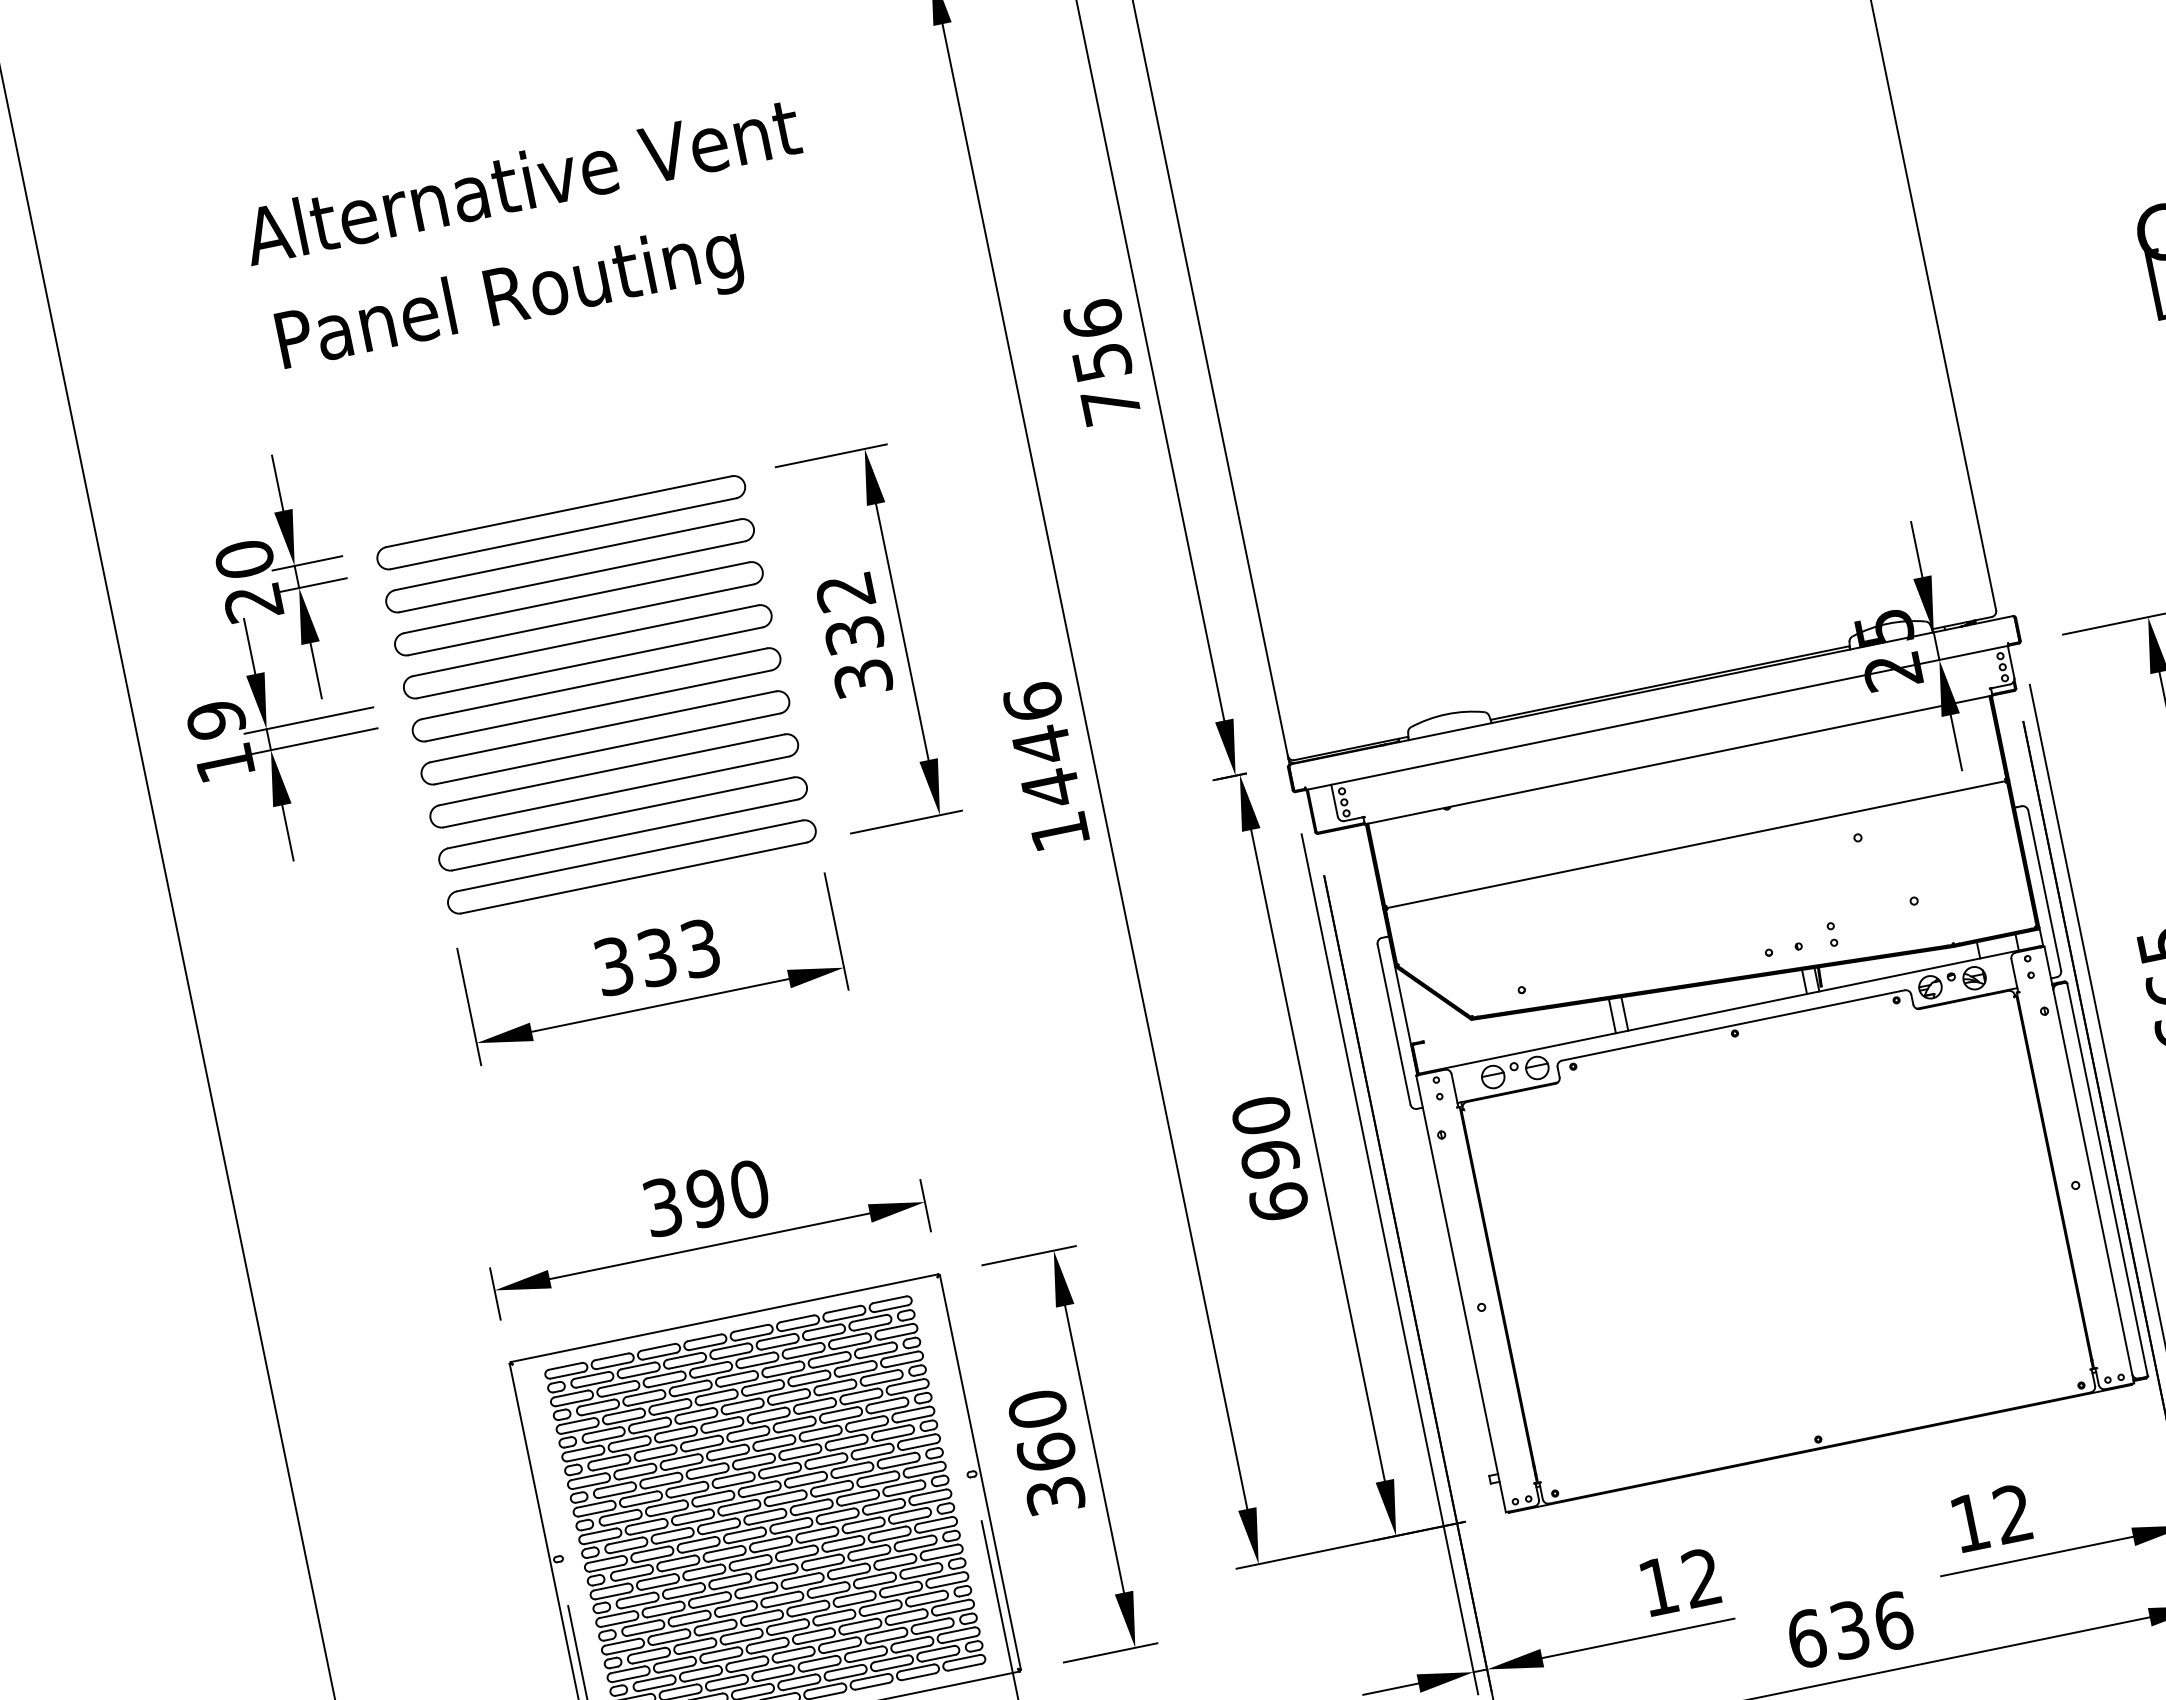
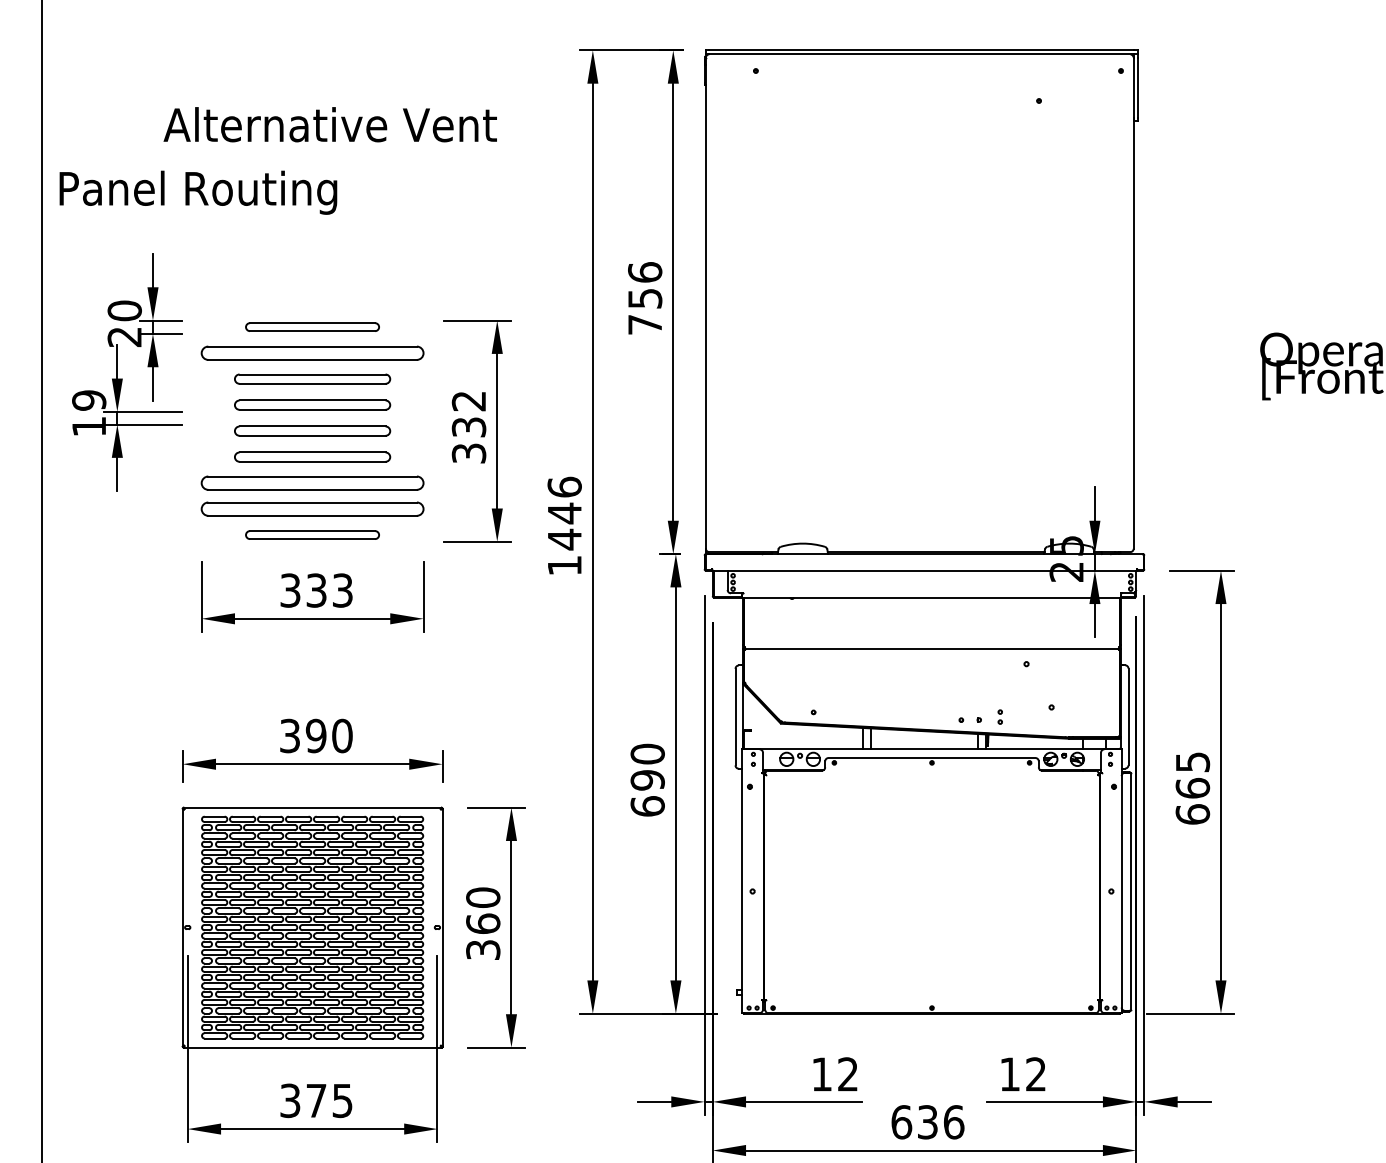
text: (510, 300) -> (198, 192), moved
part: (560, 521) -> (312, 326), size x0.6
part: (578, 607) -> (312, 378), size x0.7
part: (587, 650) -> (312, 404), size x0.7
part: (596, 693) -> (312, 430), size x0.7
part: (604, 736) -> (312, 456), size x0.7
part: (631, 865) -> (312, 534), size x0.6

